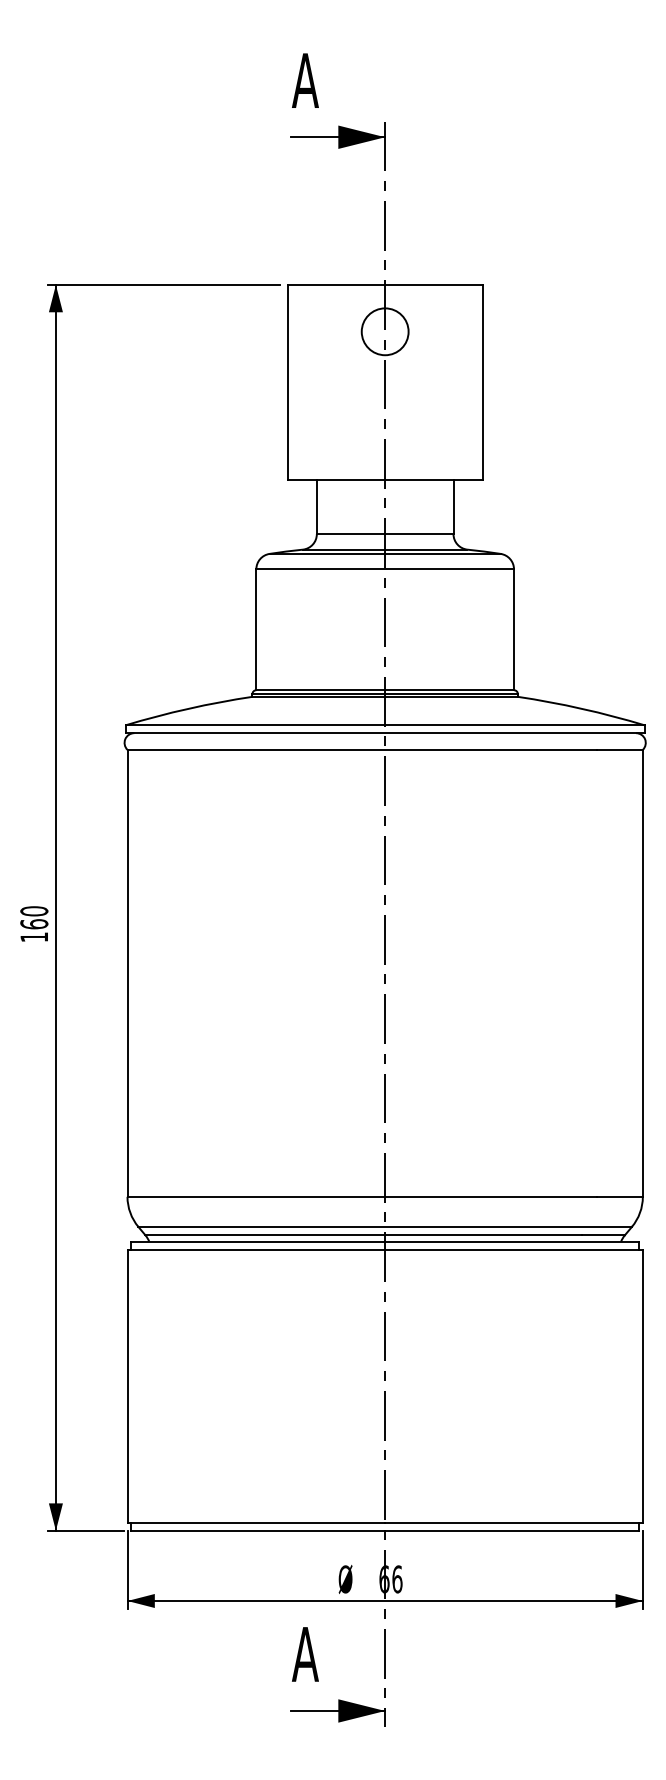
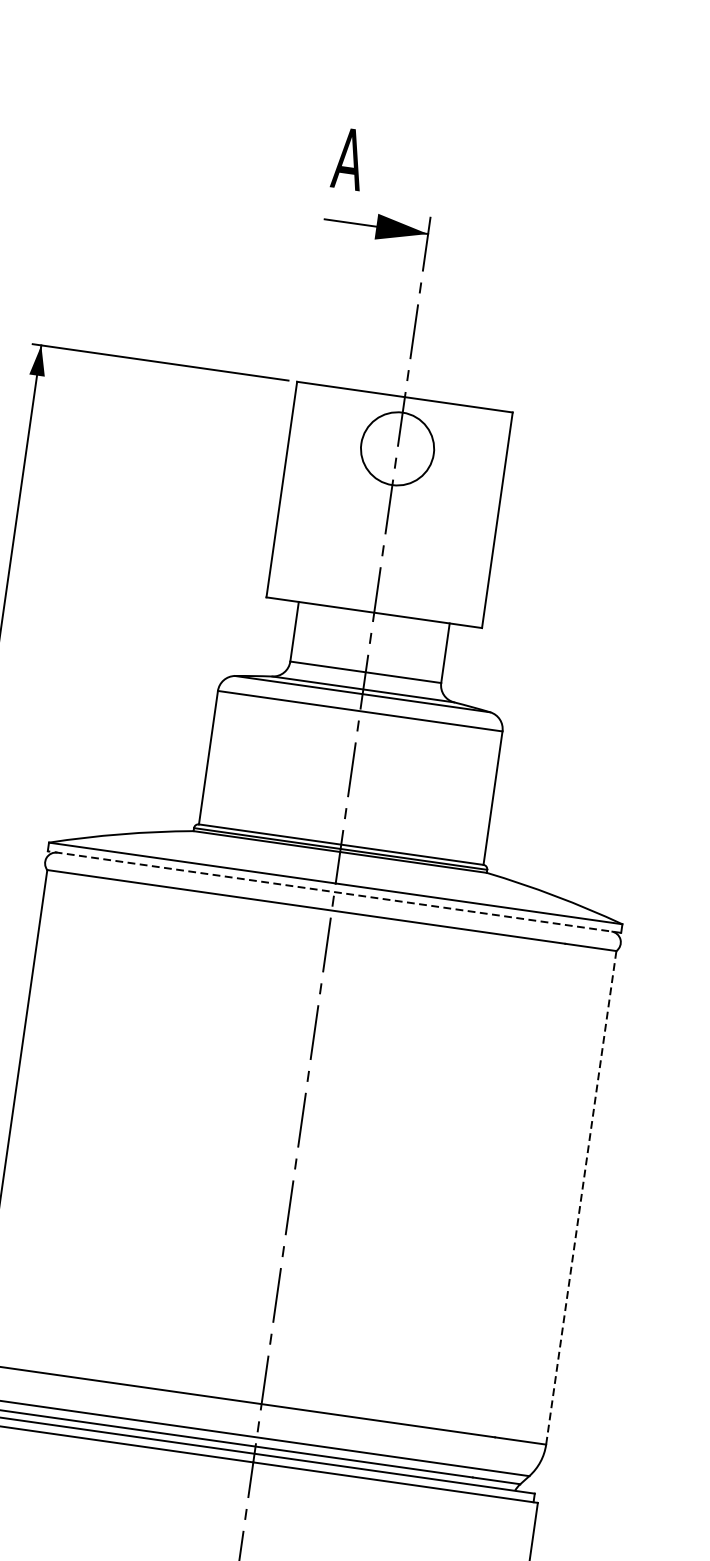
circle: (384, 331) -> (396, 448), size x1.4
line: (385, 733) -> (334, 892), solid -> dashed
line: (642, 972) -> (581, 1196), solid -> dashed

